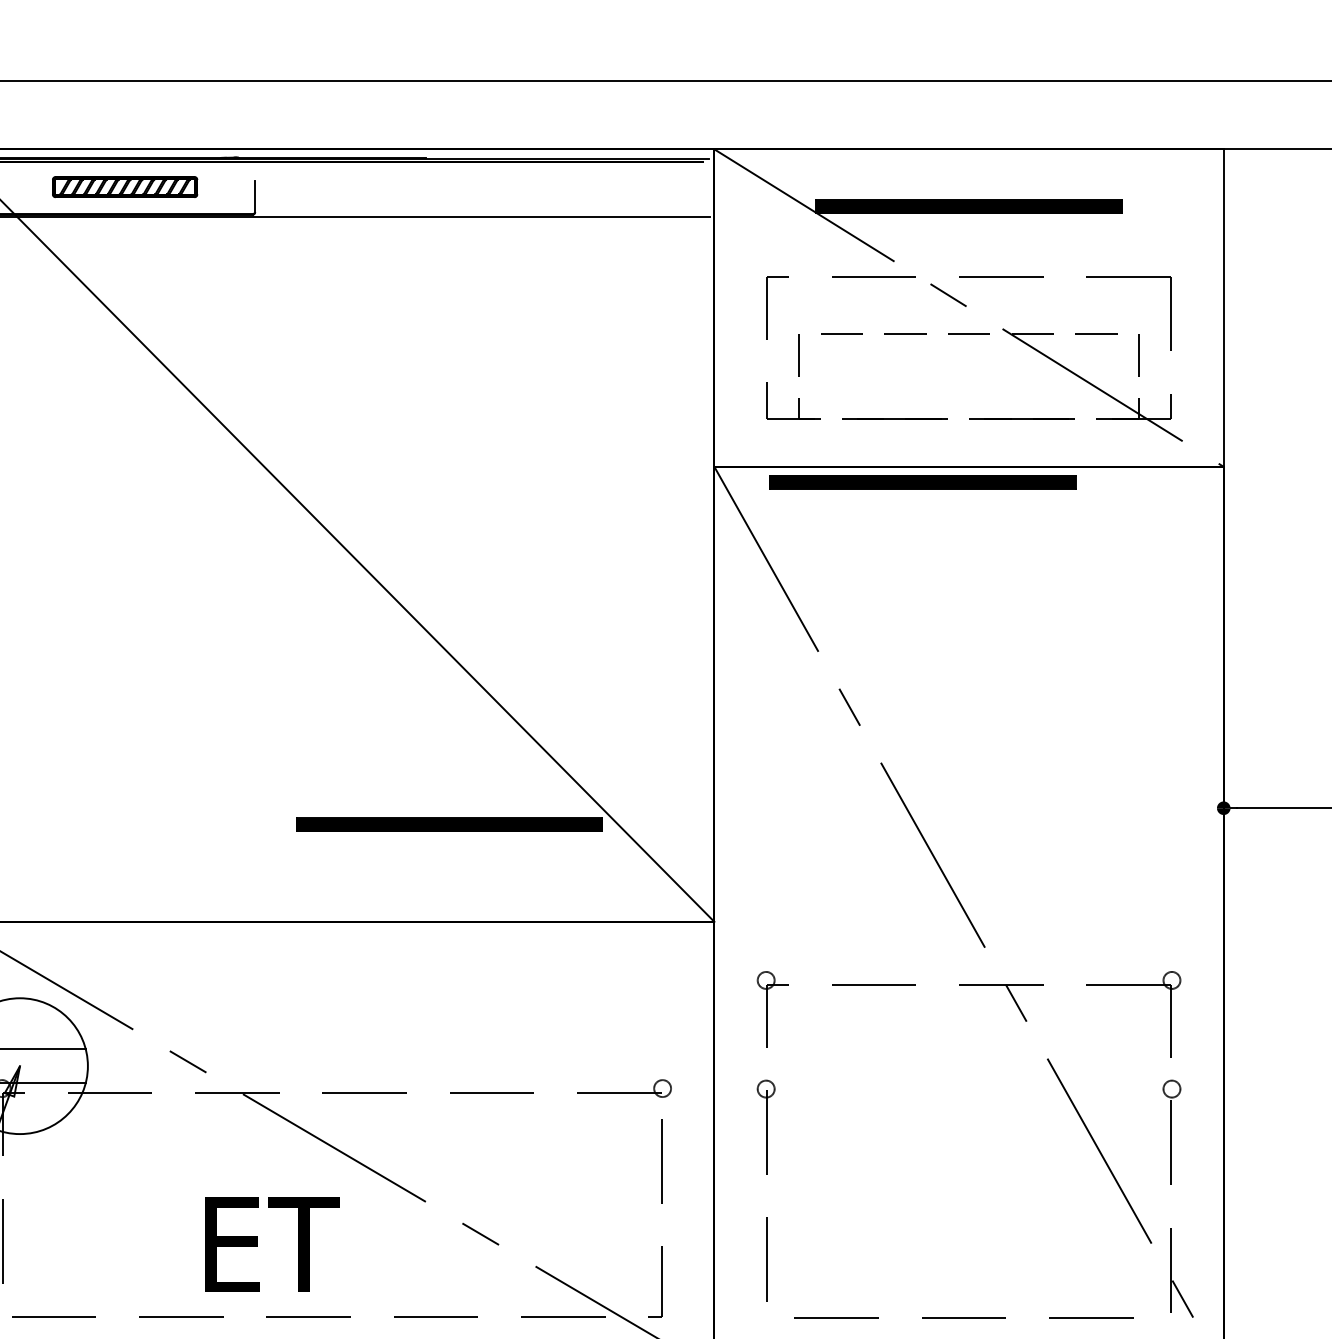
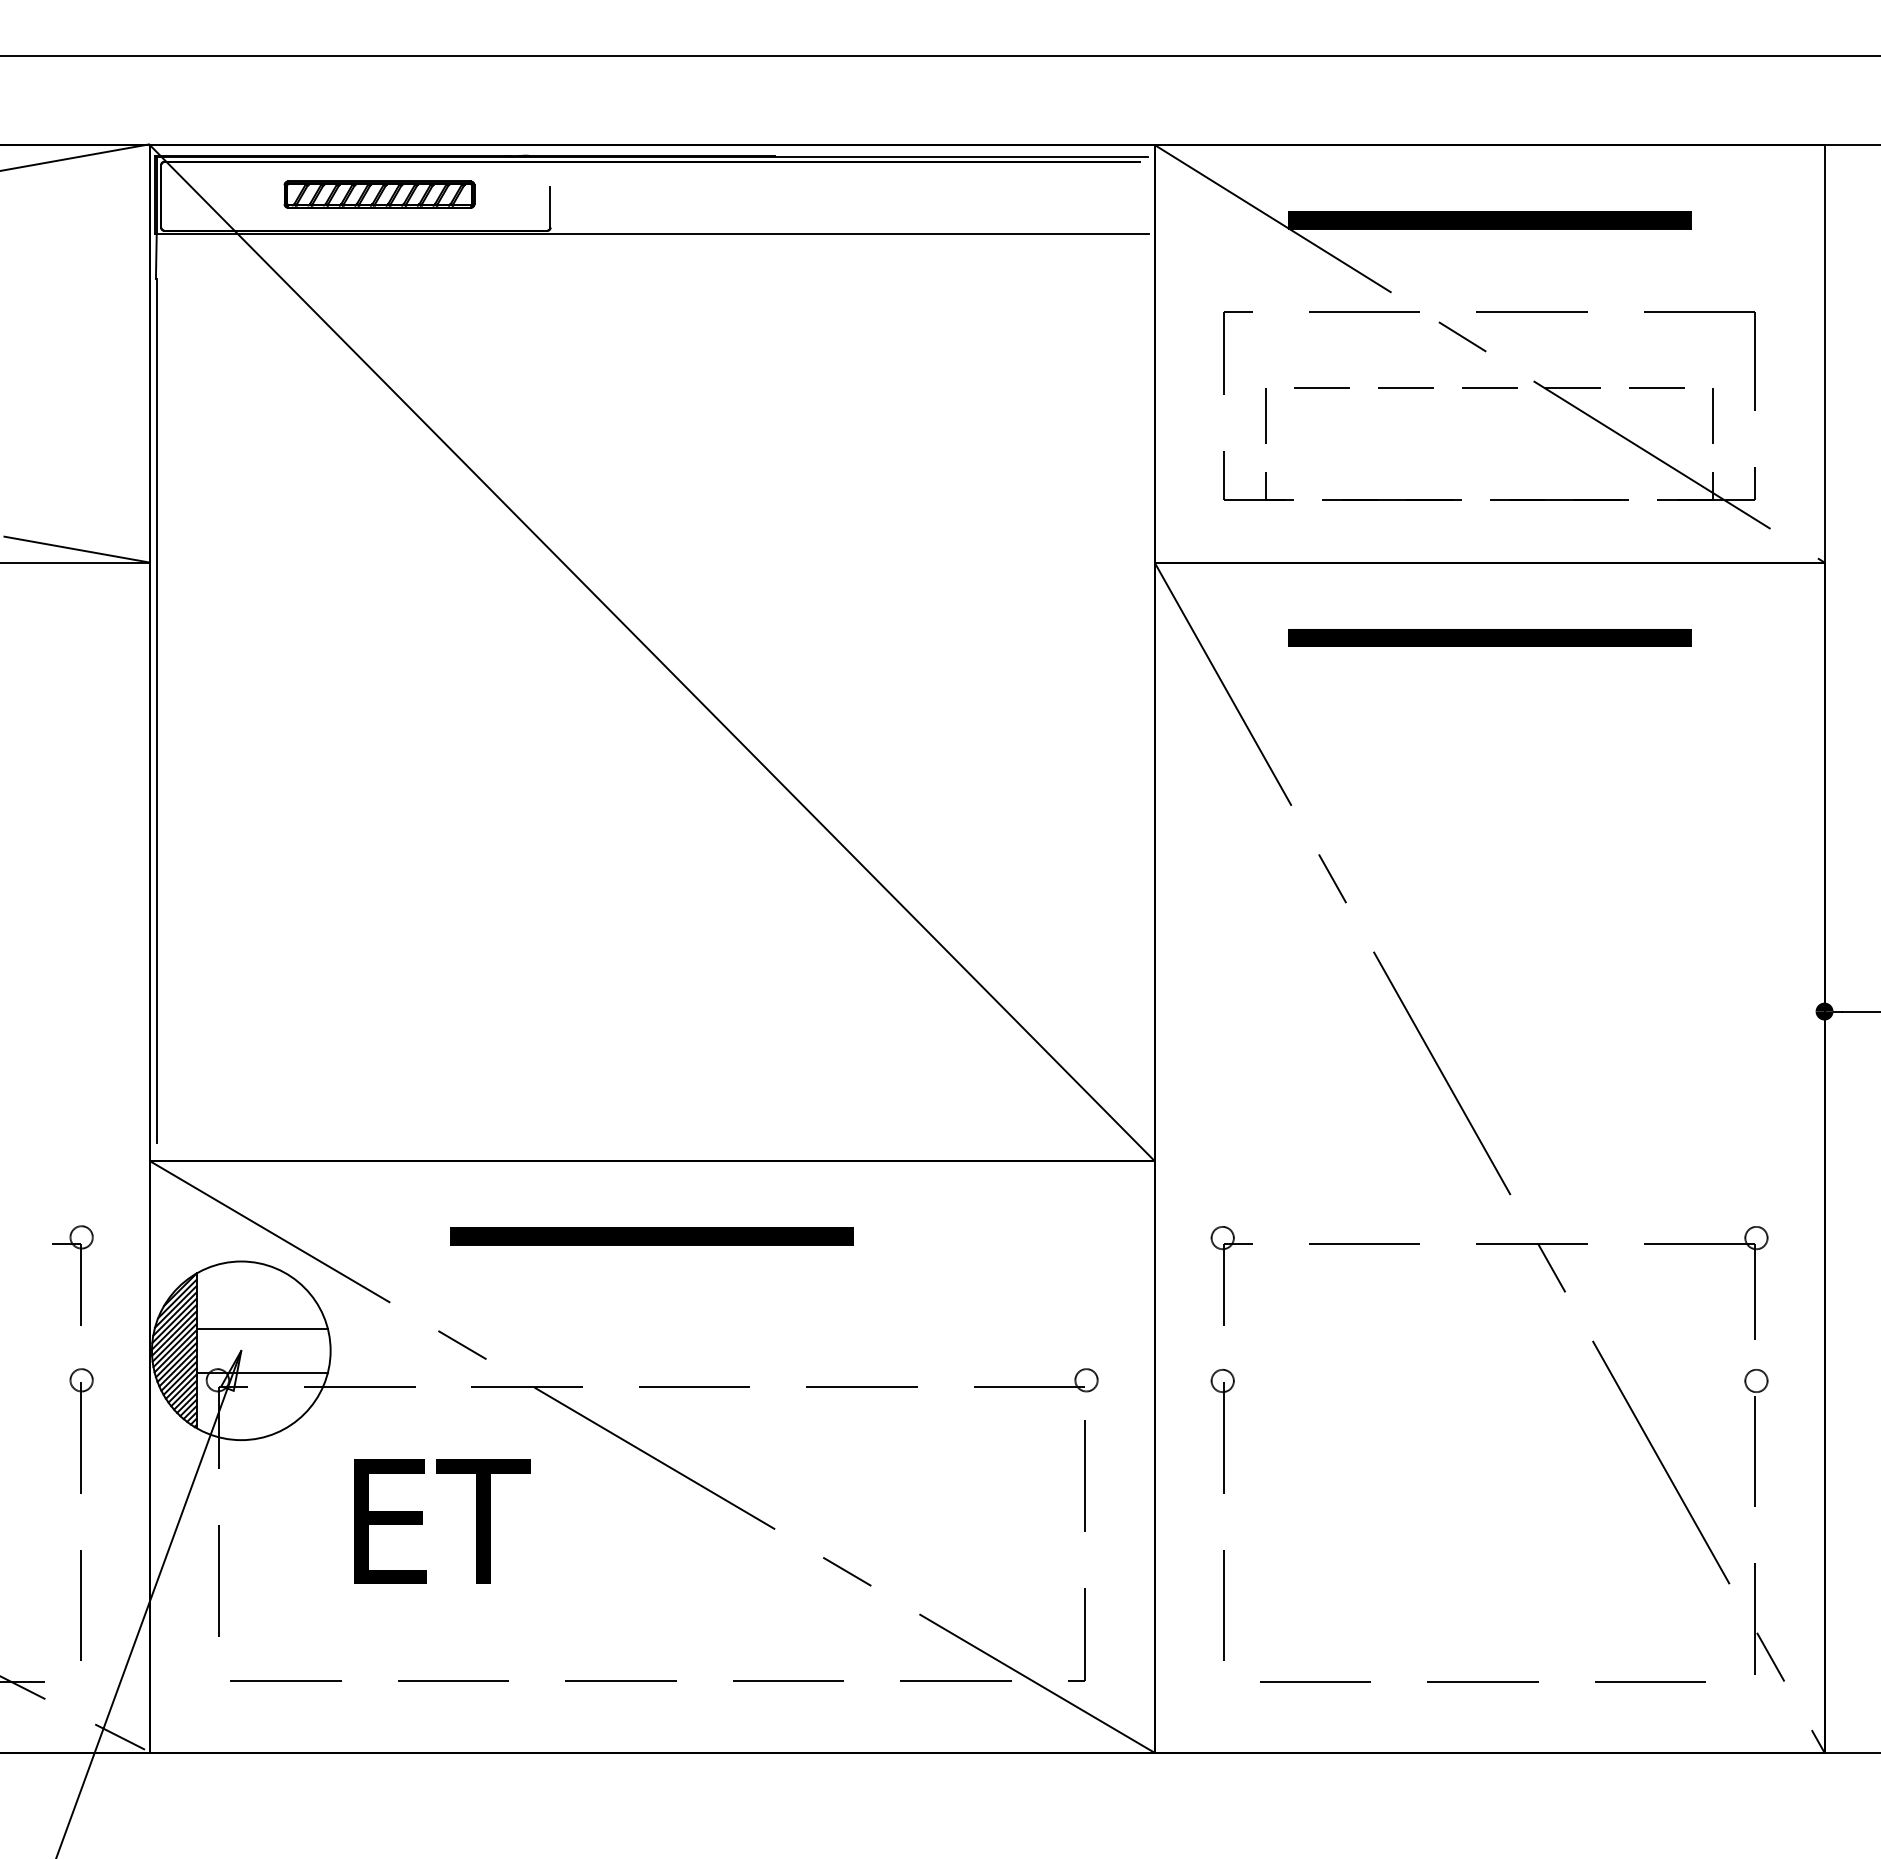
part: (922, 482) -> (1489, 637), moved
part: (448, 824) -> (651, 1236), moved
text: (272, 1244) -> (442, 1521), moved

